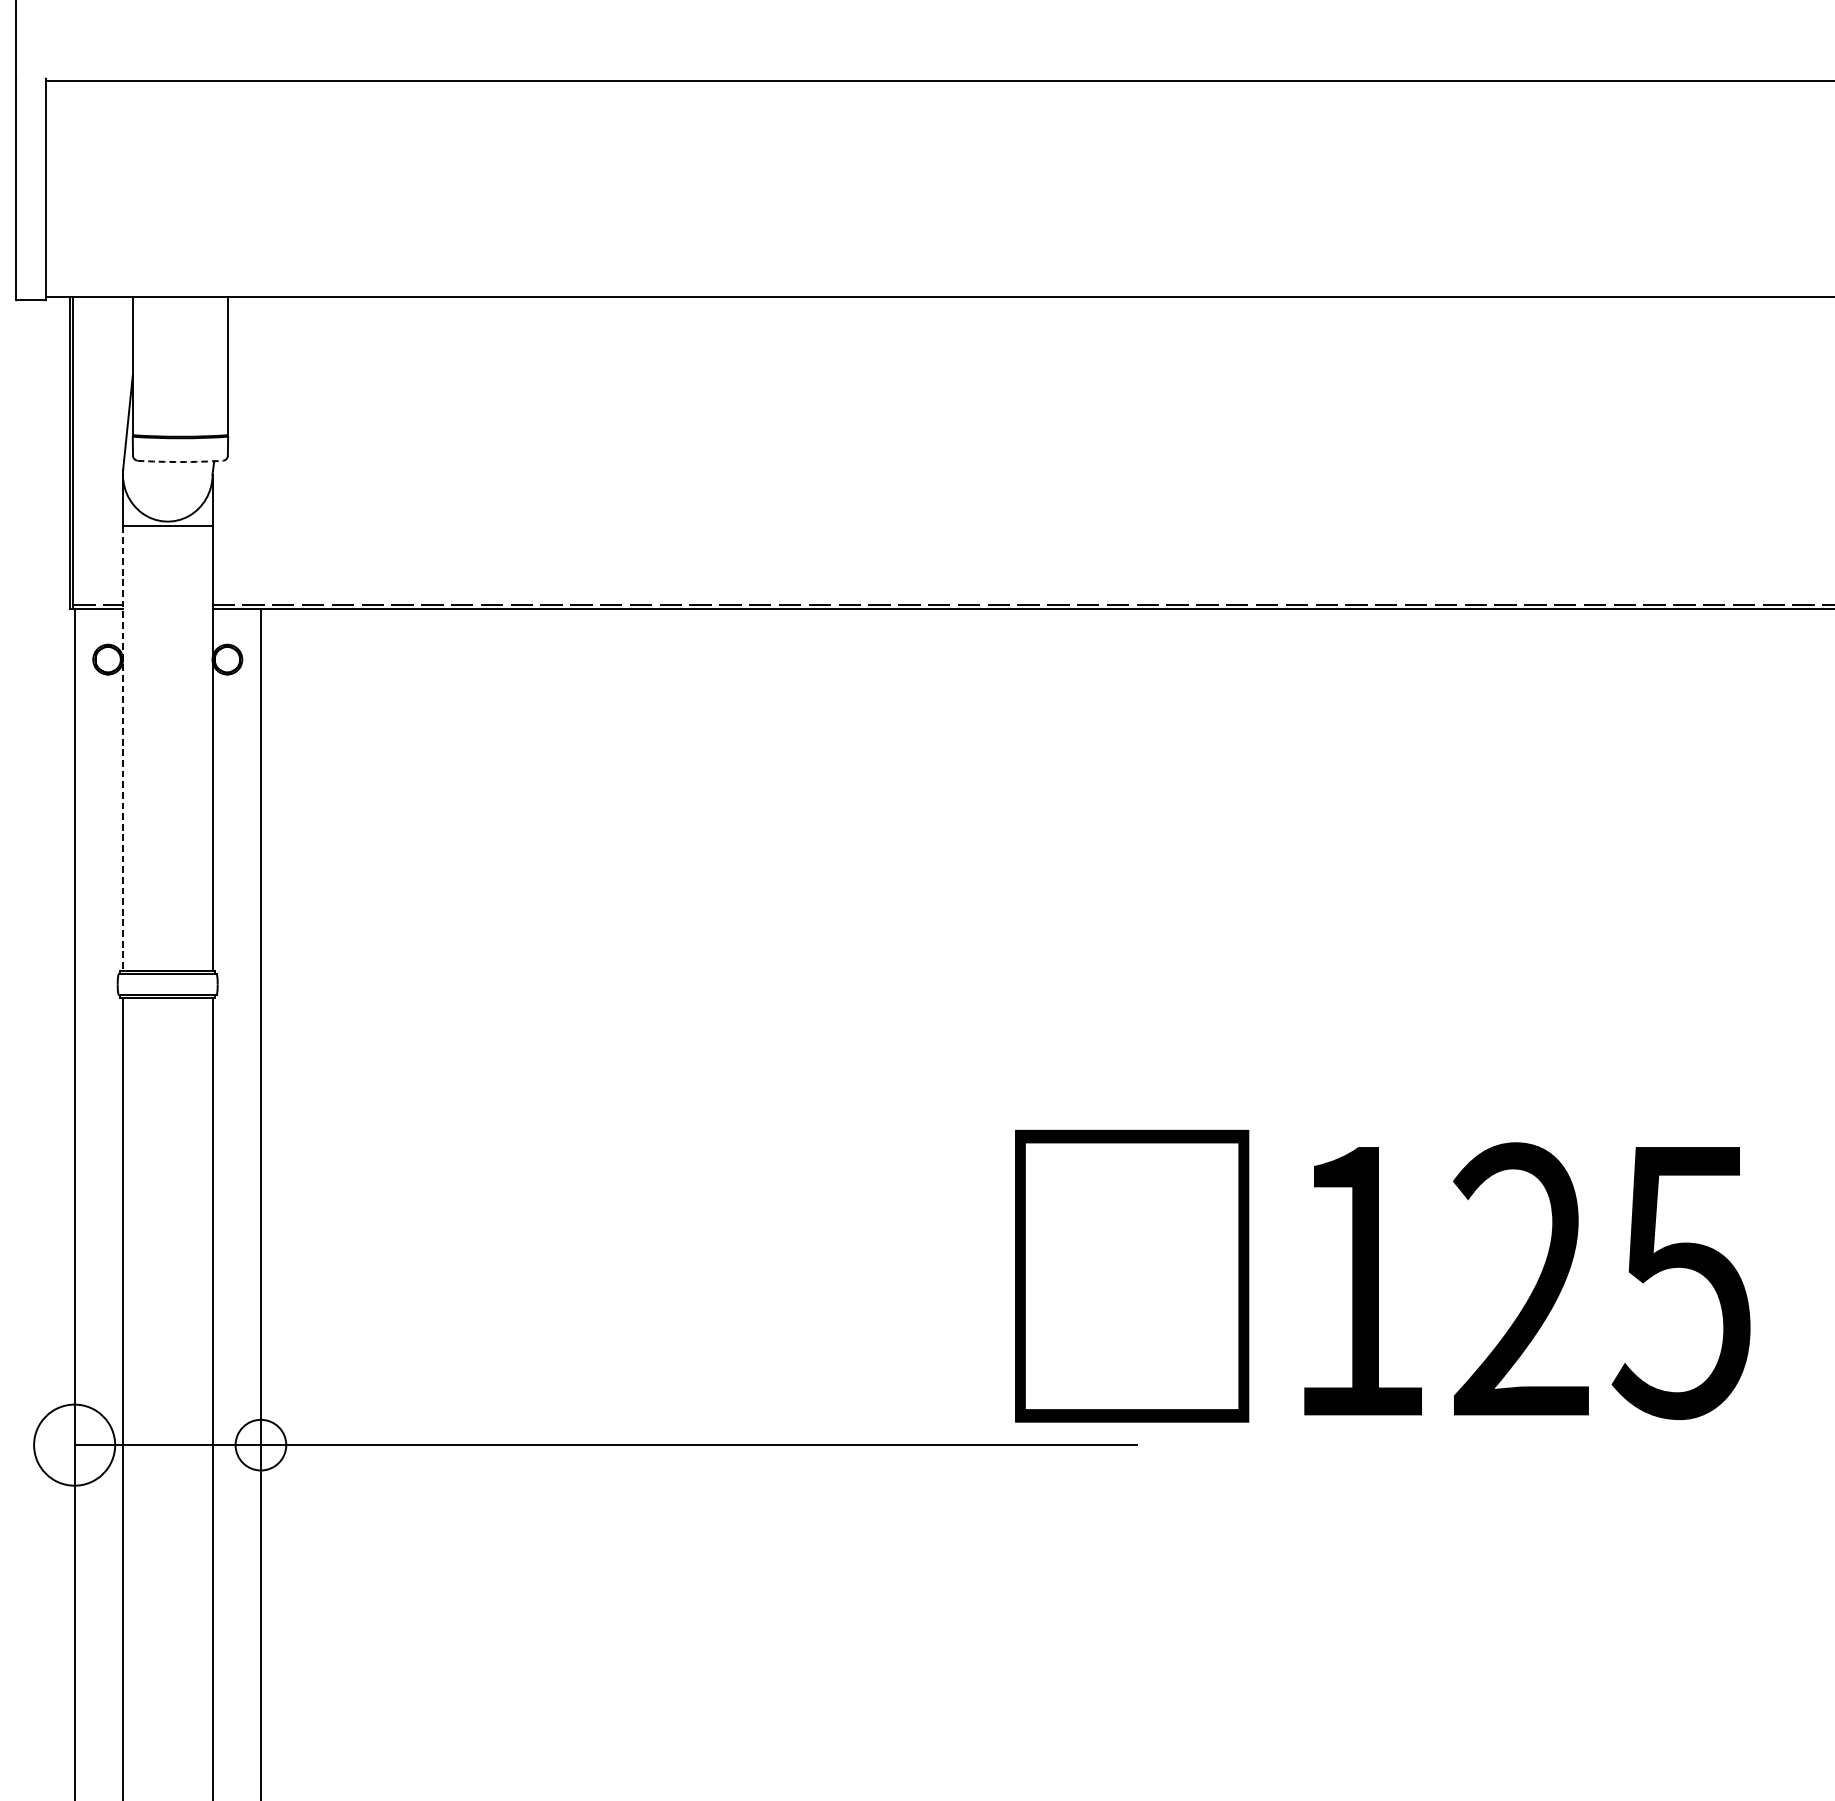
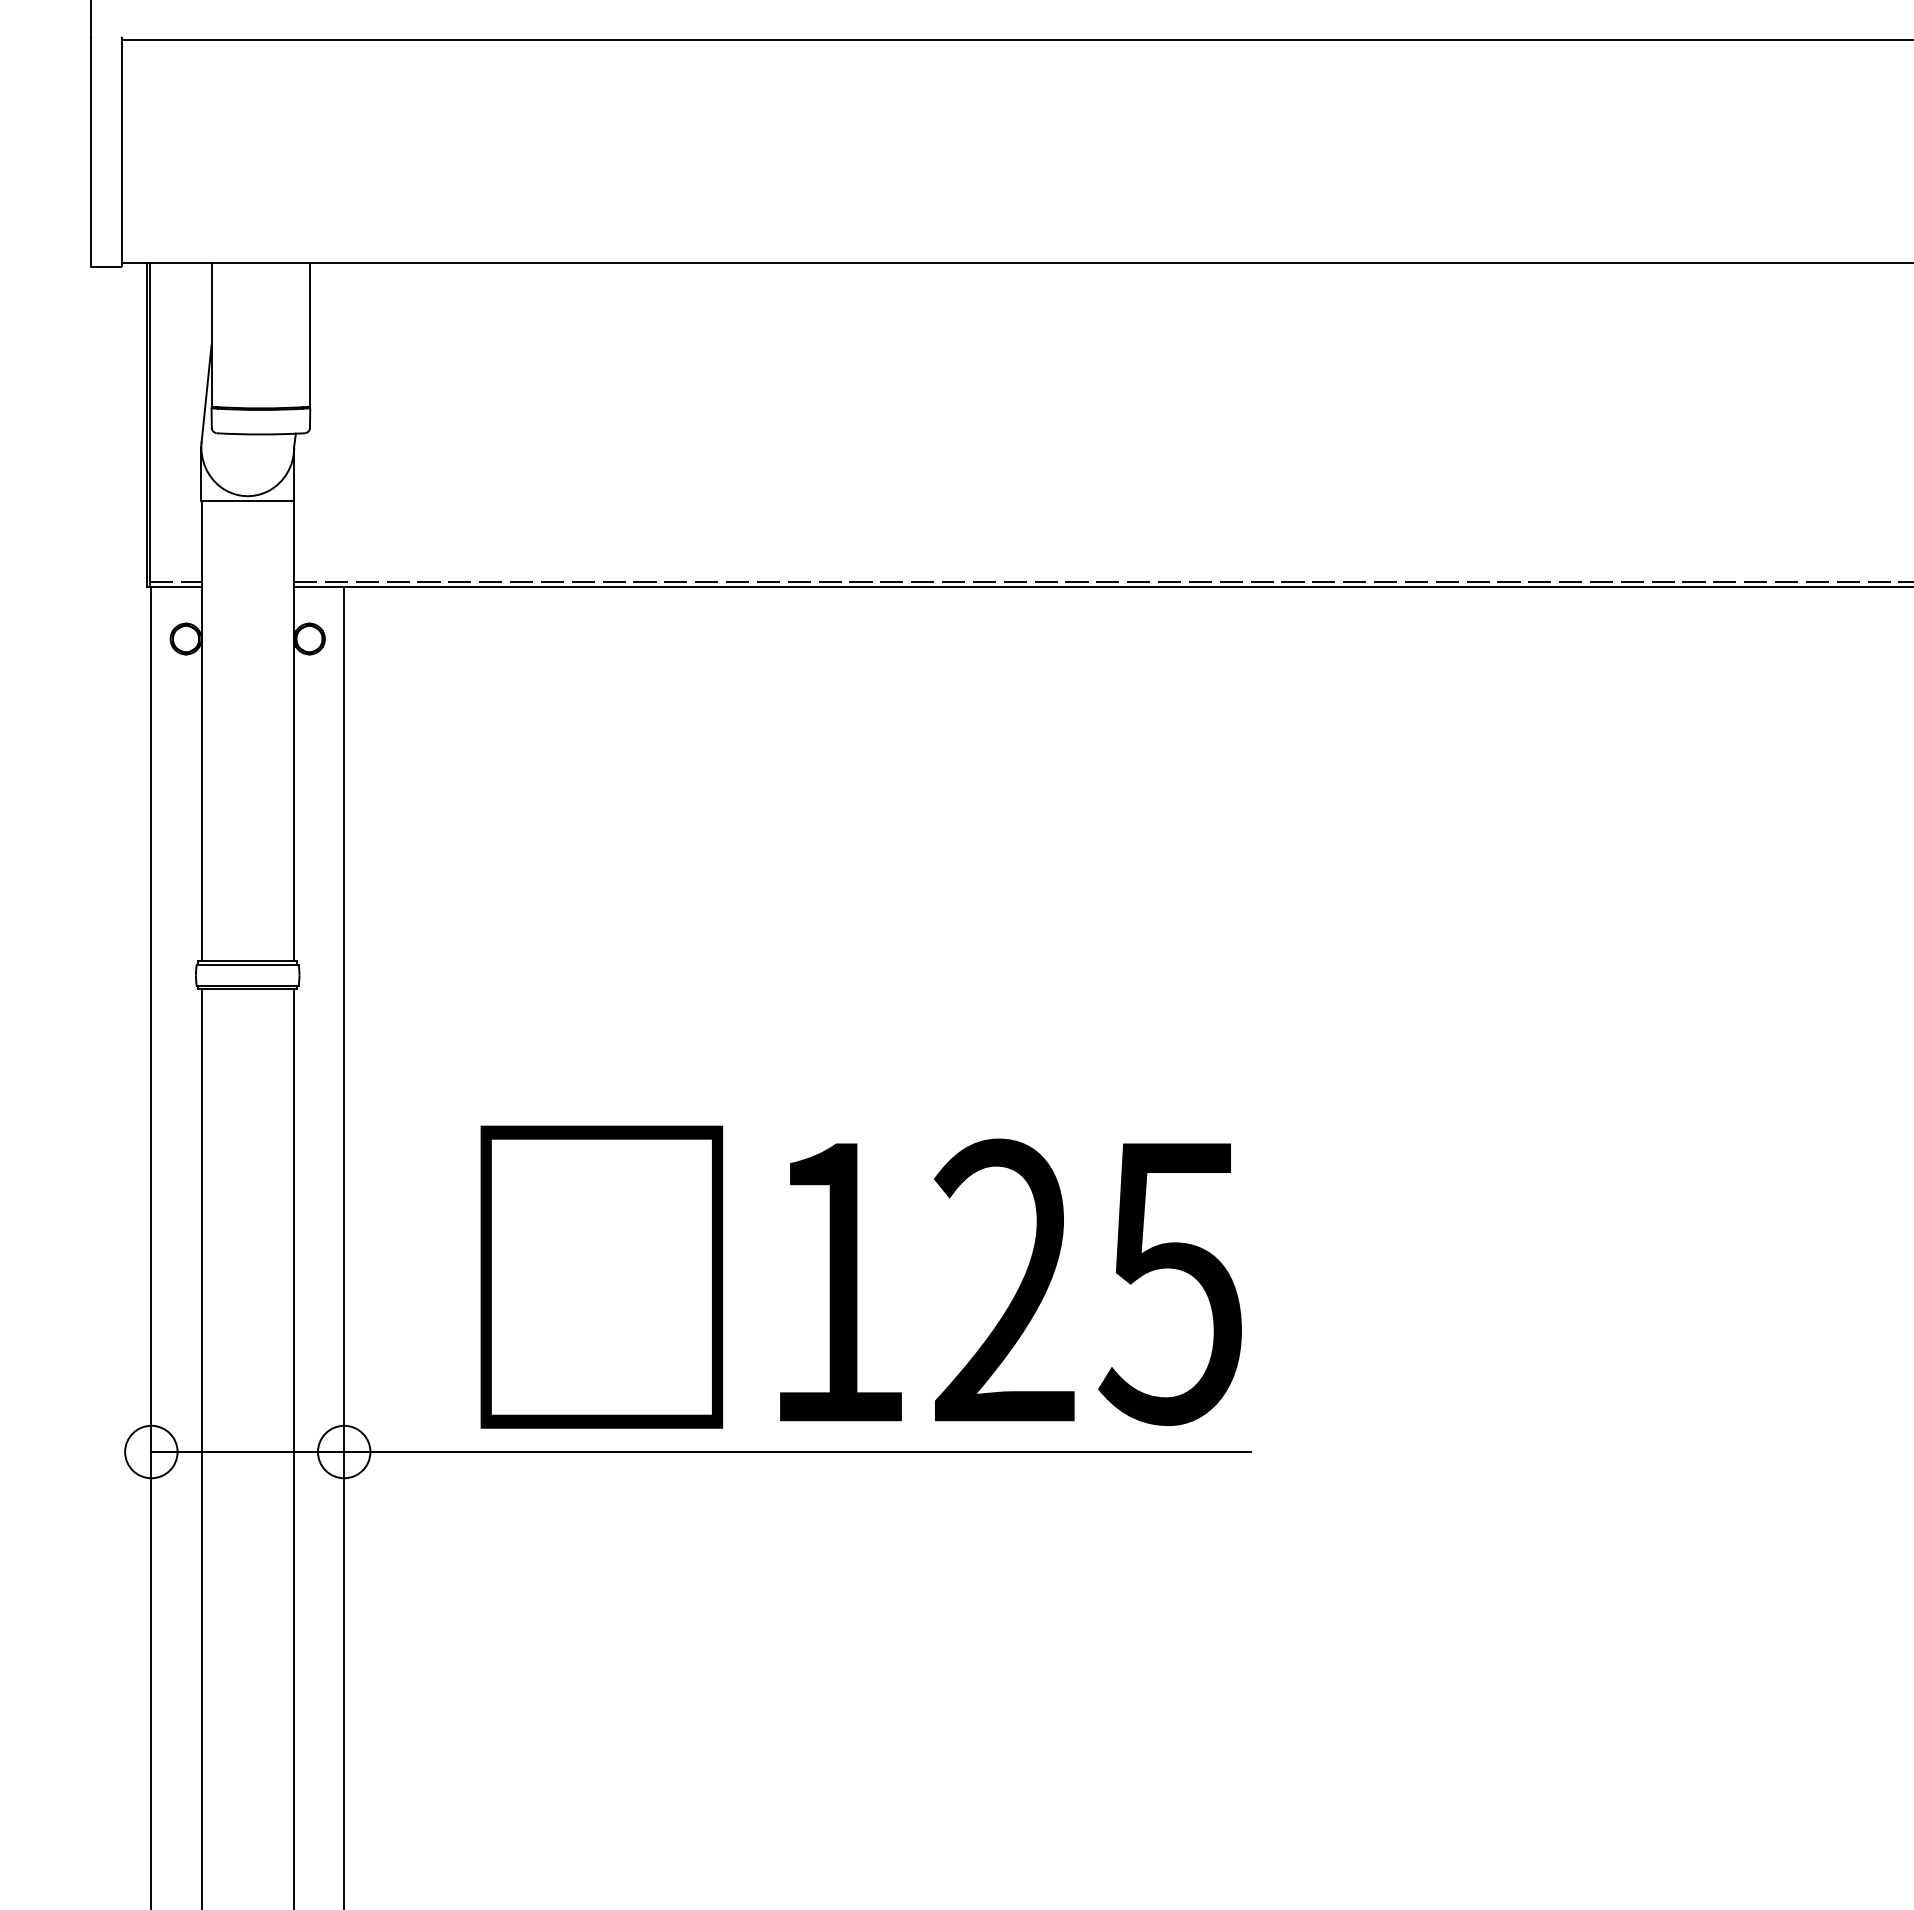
arc: (180, 462) -> (260, 434), dashed -> solid
line: (123, 748) -> (201, 731), dashed -> solid
text: (1382, 1275) -> (860, 1276), moved
circle: (74, 1444) -> (151, 1451), size x0.62

